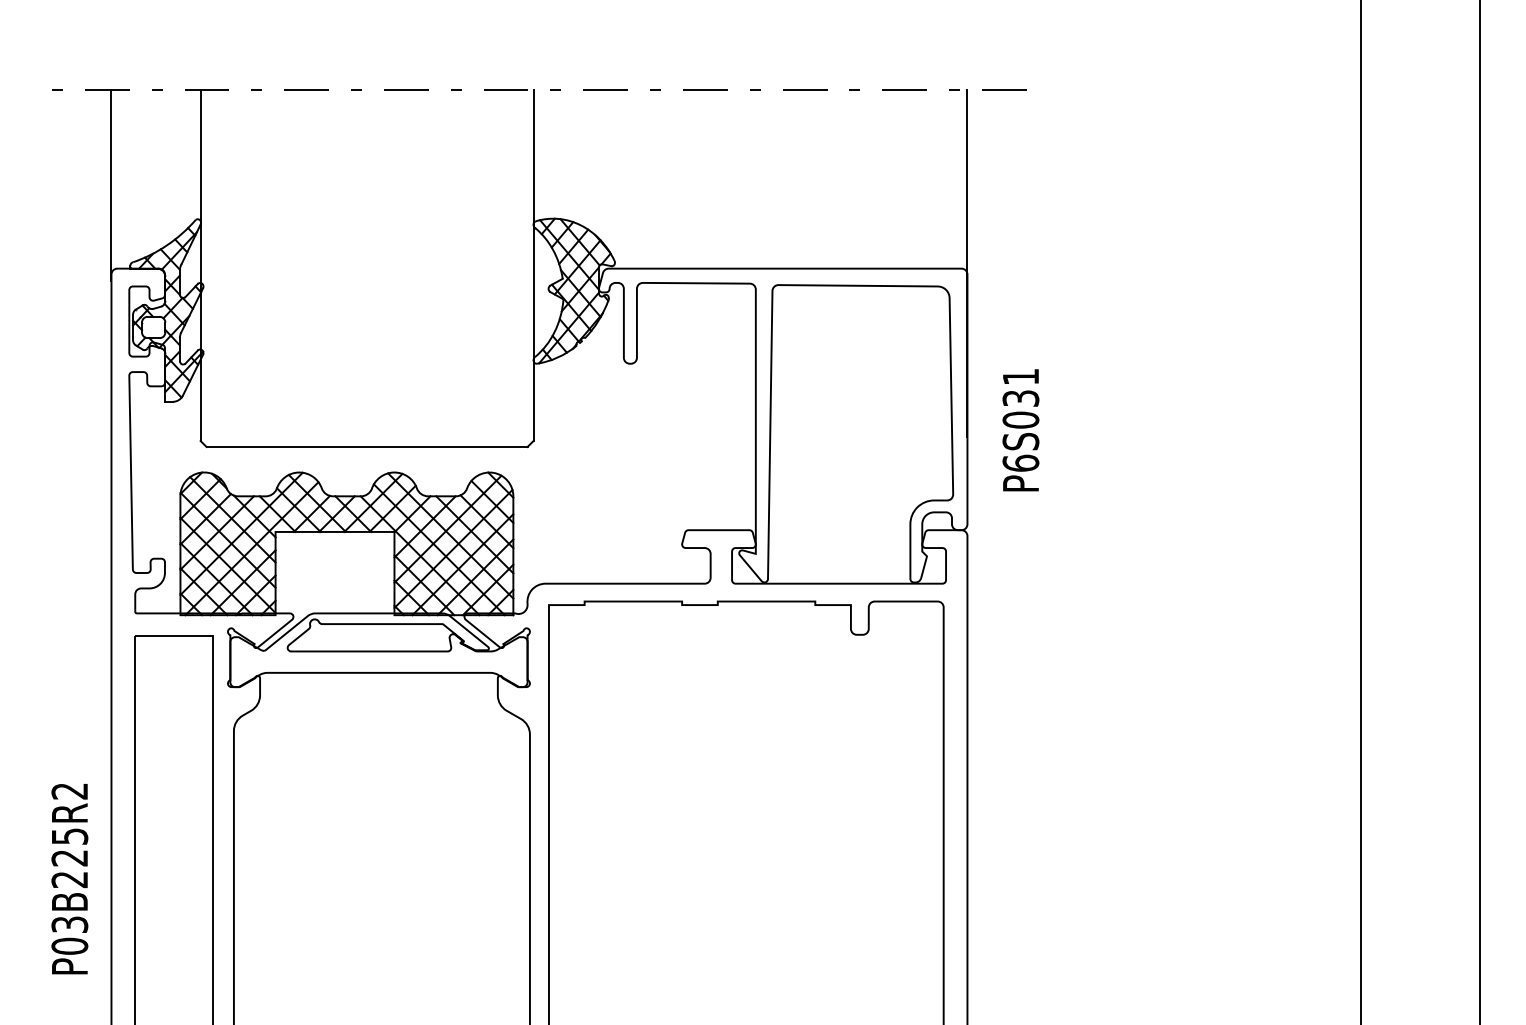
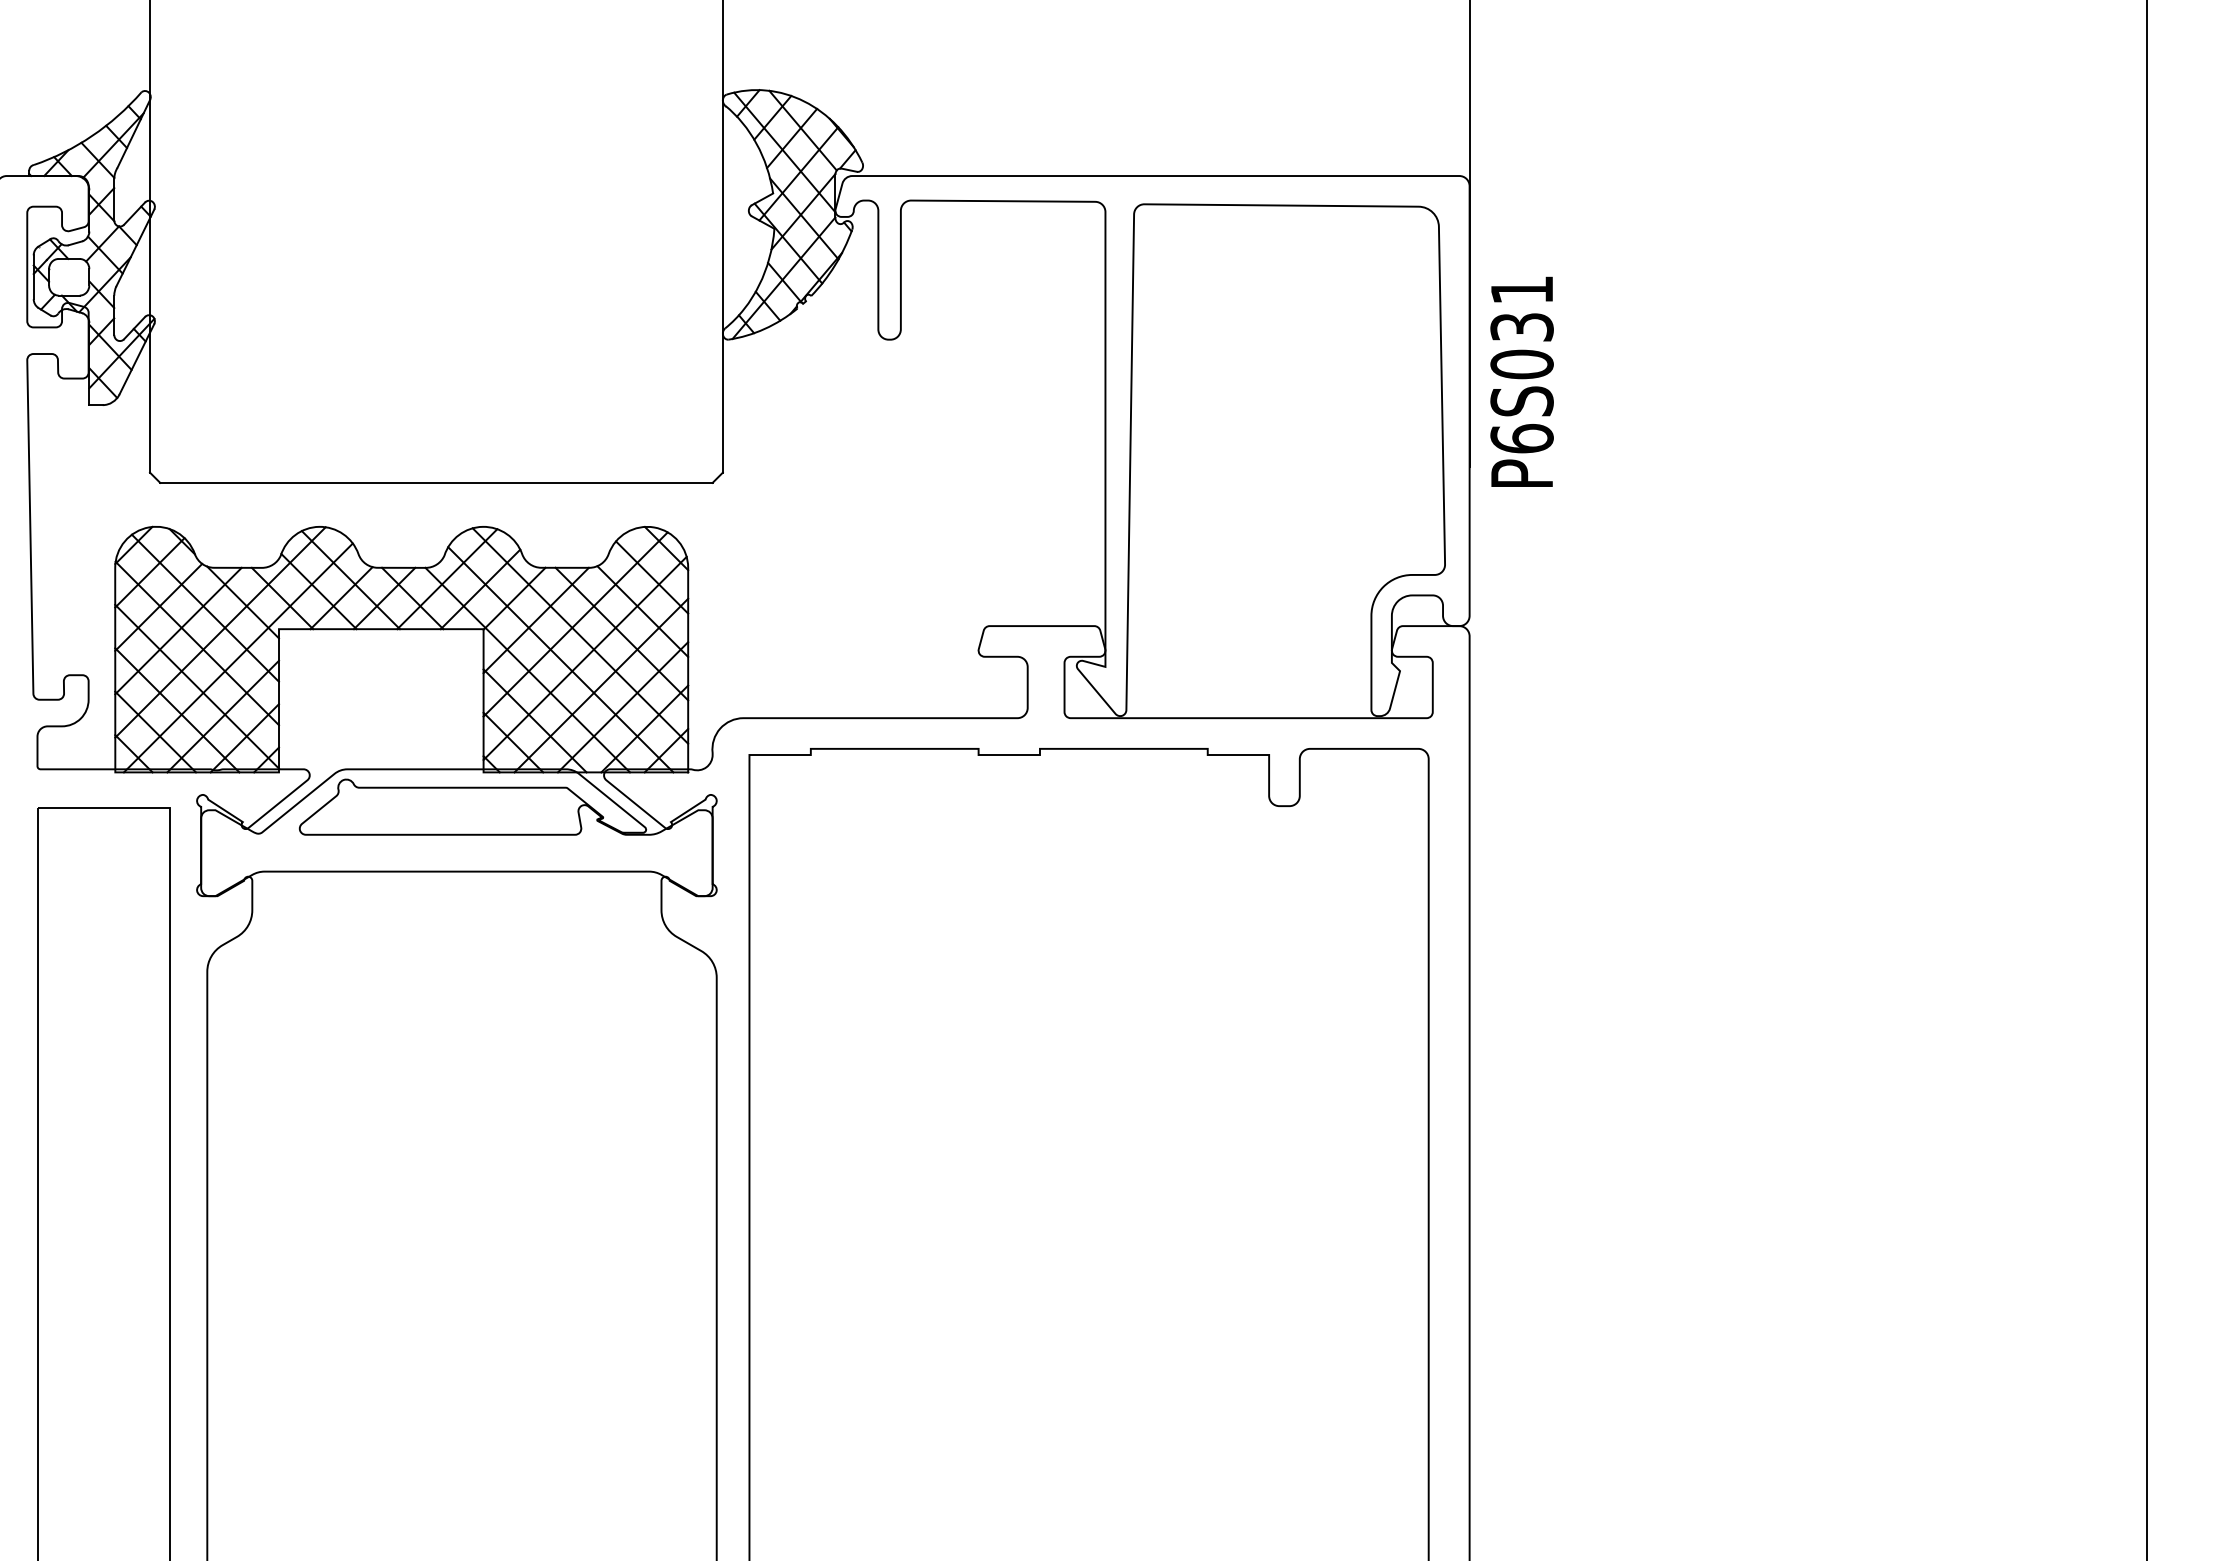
text: (1020, 430) -> (1521, 382), moved

